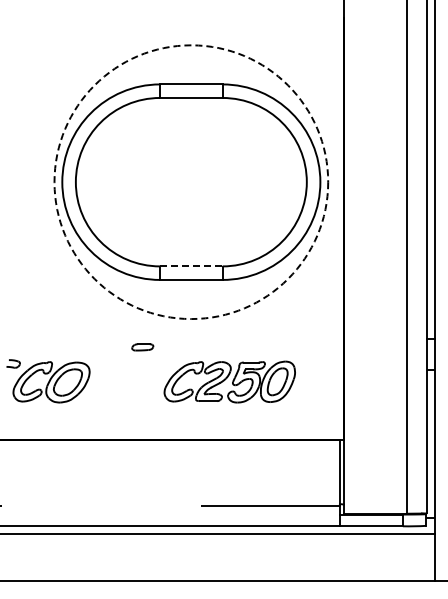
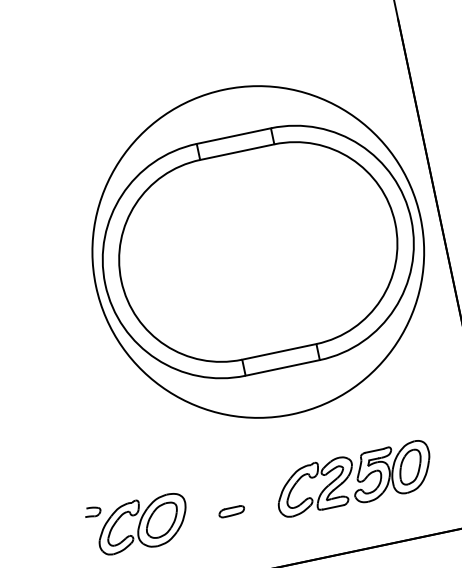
circle: (191, 182) -> (258, 252), dashed -> solid
line: (191, 266) -> (279, 351), dashed -> solid
part: (142, 347) -> (231, 511), moved

